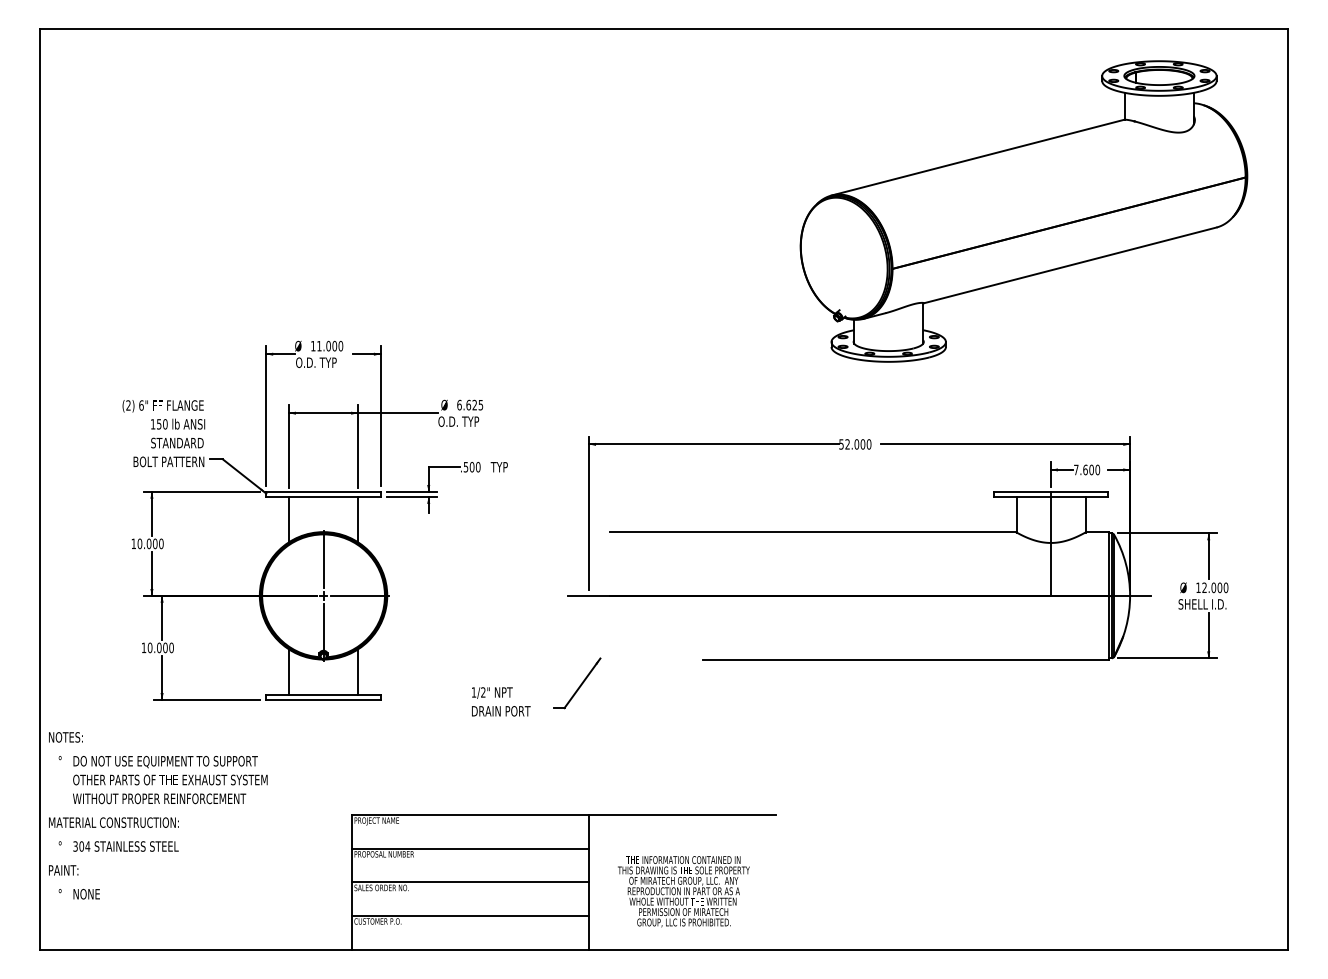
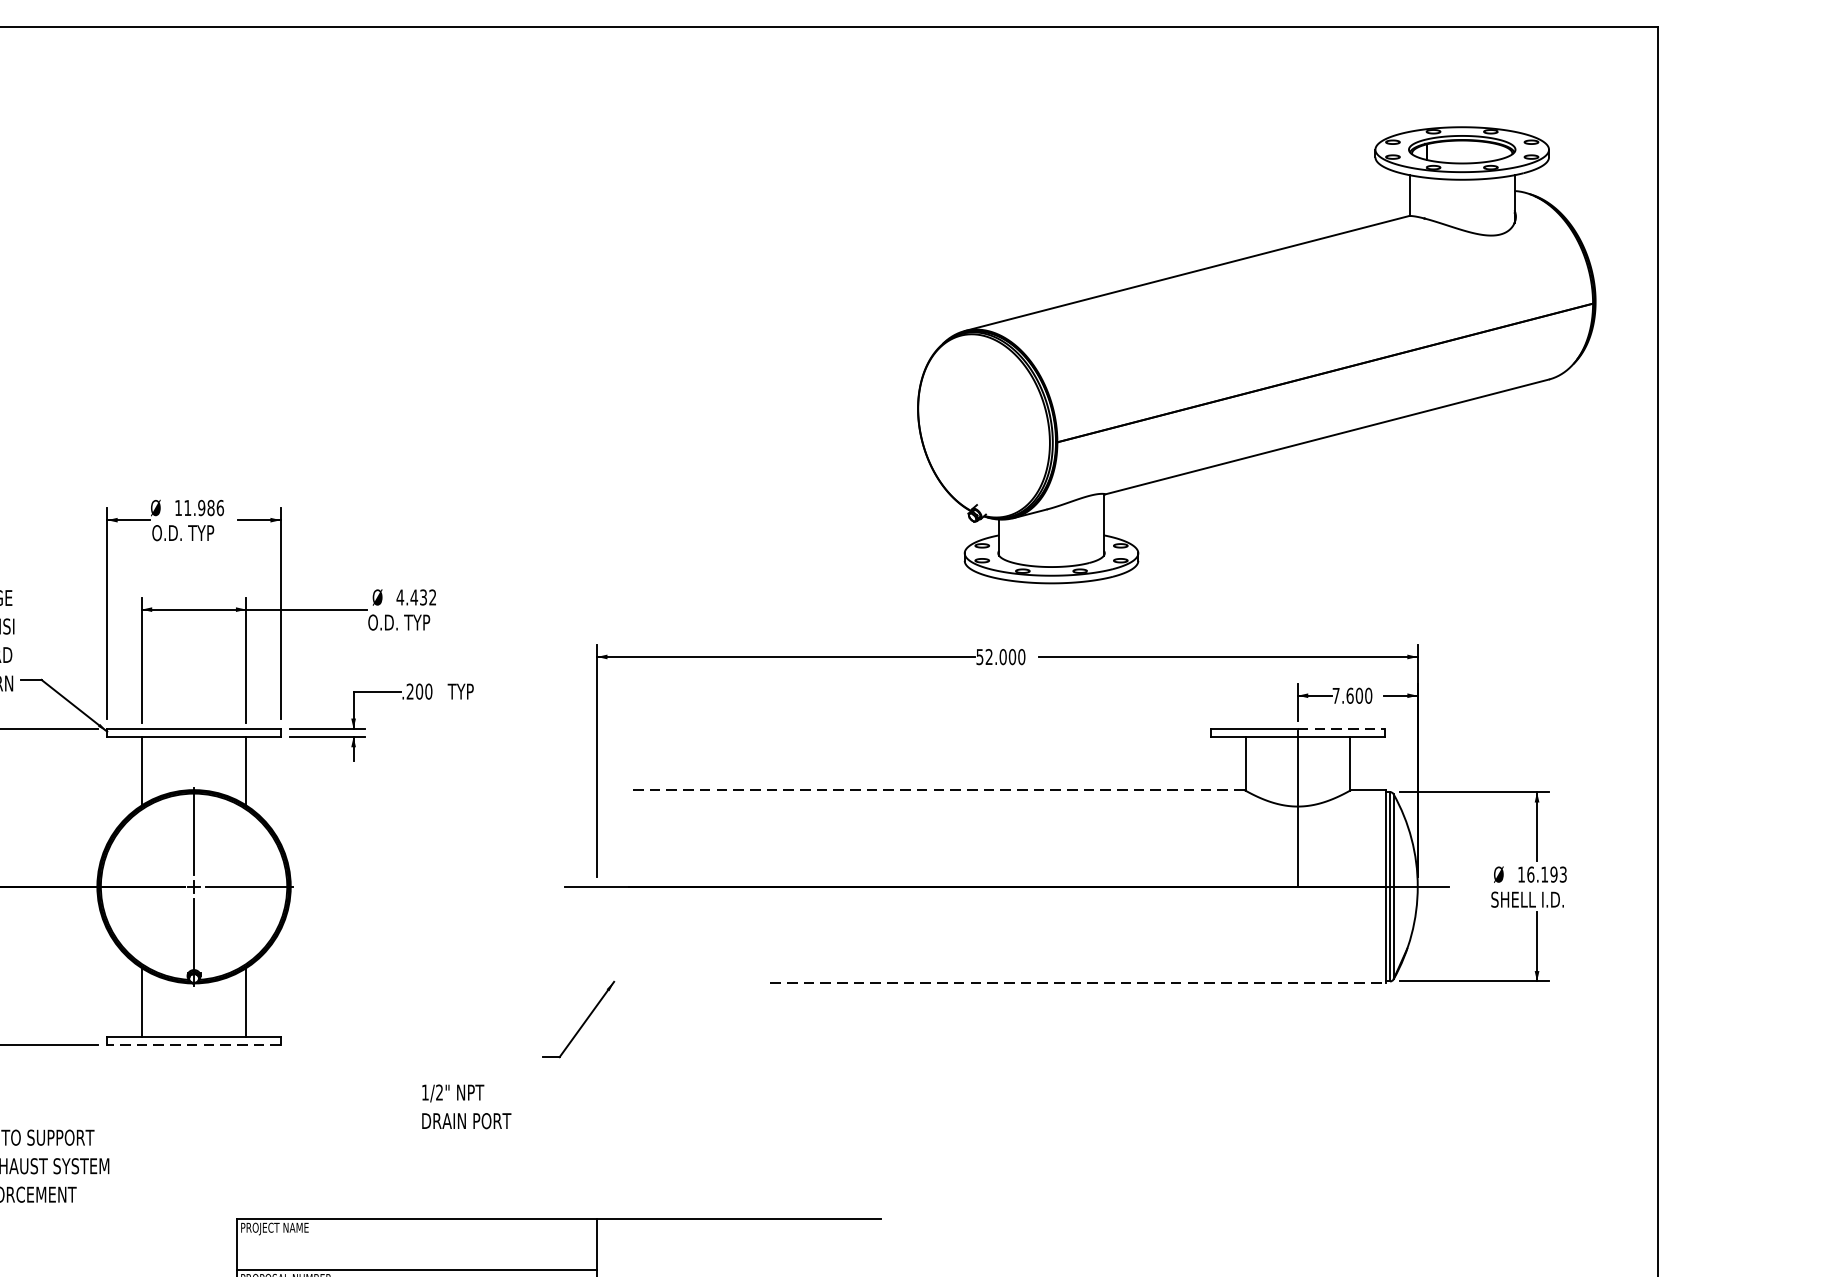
part: (1023, 211) -> (1256, 355), moved
text: (334, 346) -> (210, 508), 11.000 -> 11.986
text: (470, 404) -> (417, 596), 6.625 -> 4.432
text: (465, 466) -> (409, 690), .500 -> .200
line: (1079, 491) -> (1340, 728), solid -> dashed
line: (812, 532) -> (935, 790), solid -> dashed
text: (1215, 587) -> (1547, 874), 12.000 -> 16.193
line: (906, 659) -> (1078, 983), solid -> dashed
line: (323, 699) -> (193, 1044), solid -> dashed
text: (501, 701) -> (467, 1106), moved

